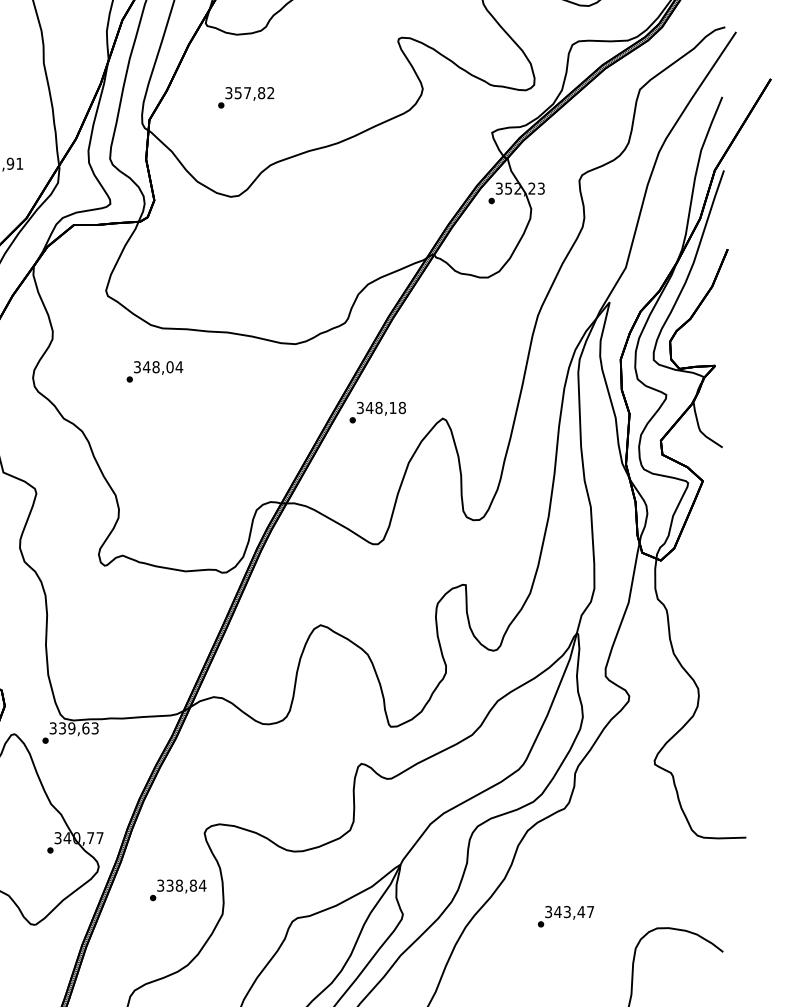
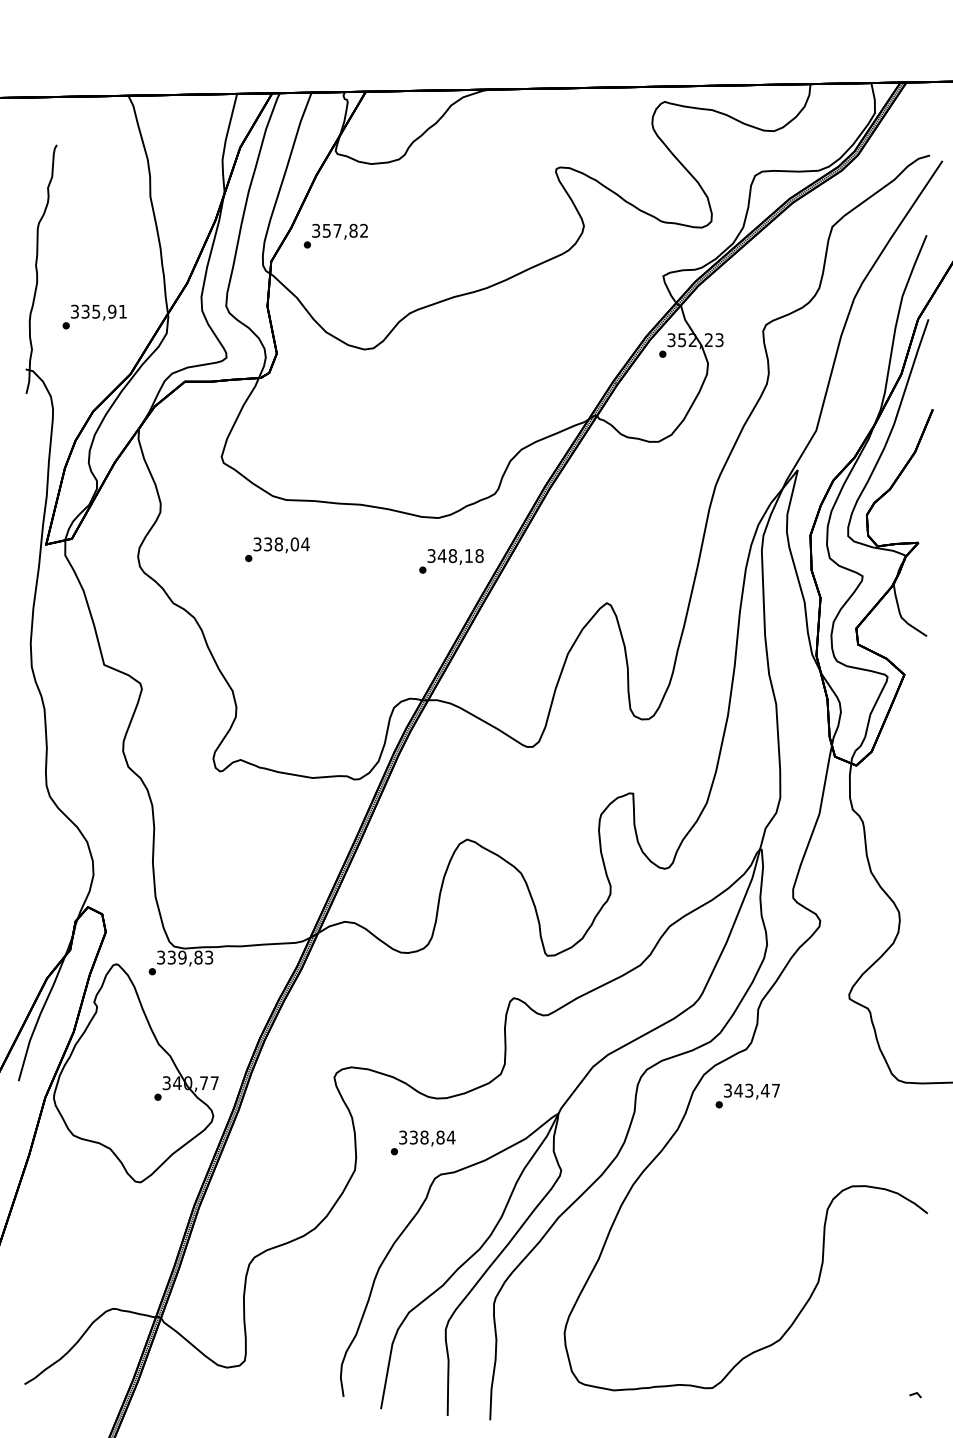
text: (245, 97) -> (335, 235), moved
text: (146, 367) -> (267, 544), 348,04 -> 338,04
text: (377, 412) -> (451, 561), moved
text: (85, 728) -> (198, 957), 339,63 -> 339,83
text: (177, 890) -> (422, 1142), moved
text: (565, 916) -> (747, 1095), moved

